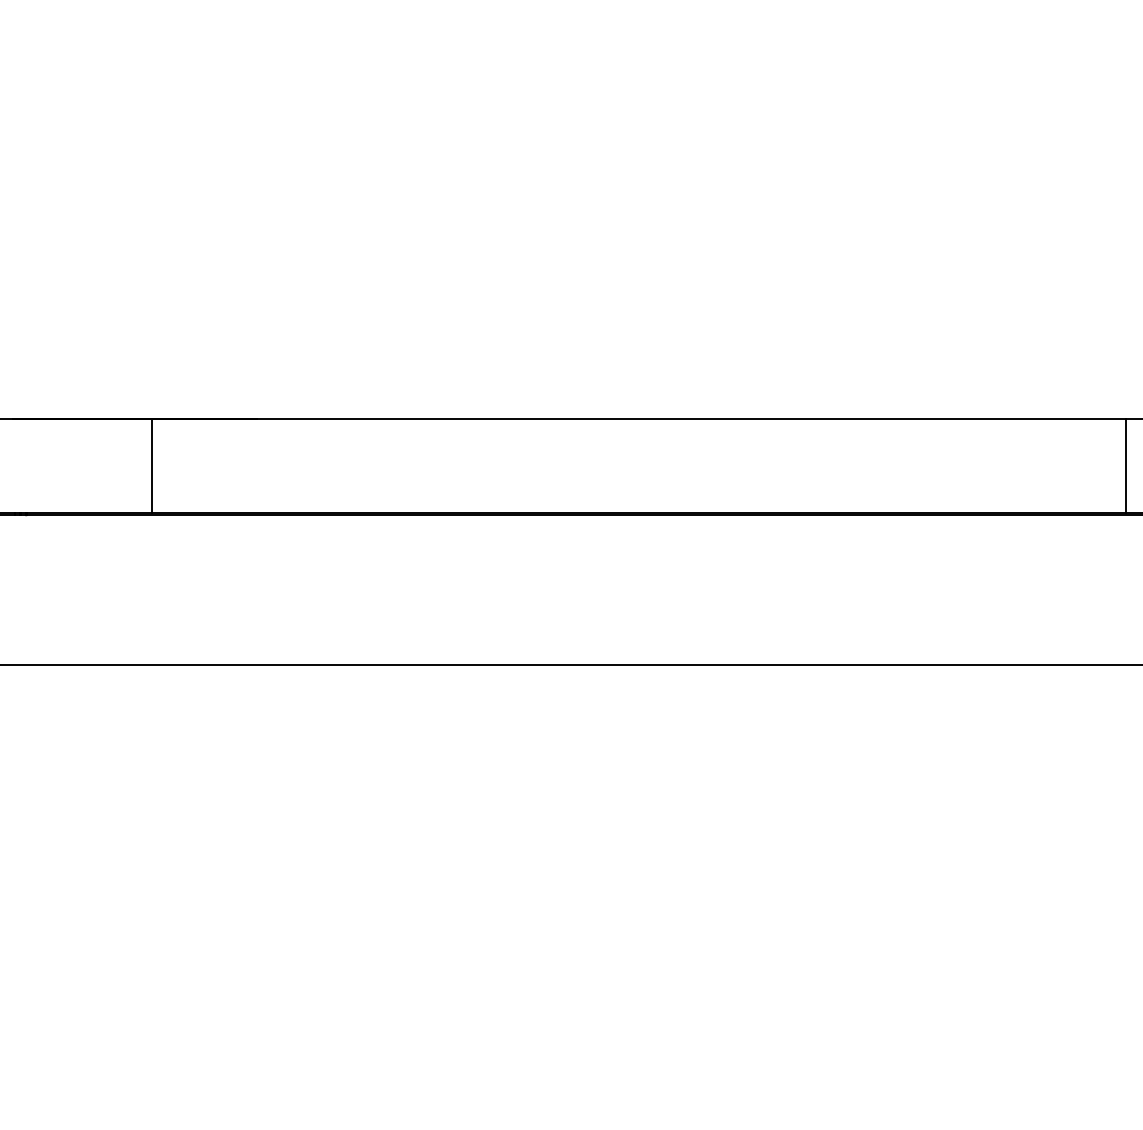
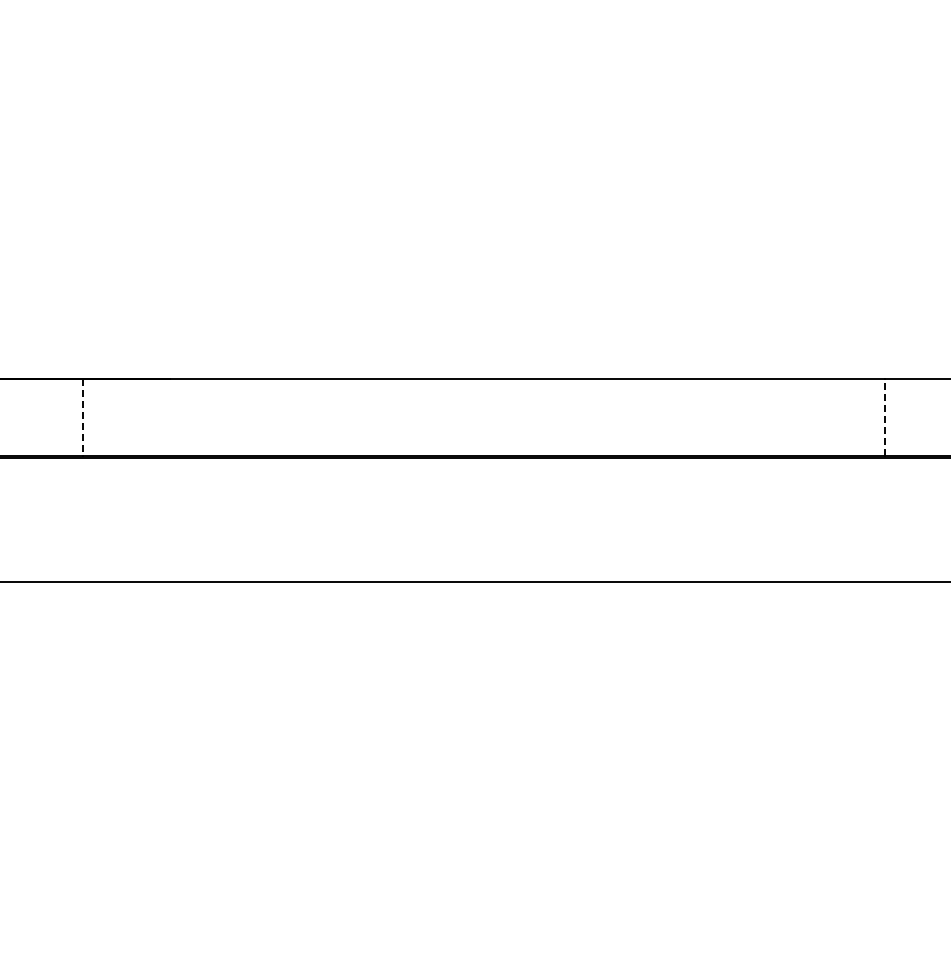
line: (151, 465) -> (82, 417), solid -> dashed
line: (1125, 465) -> (884, 417), solid -> dashed

